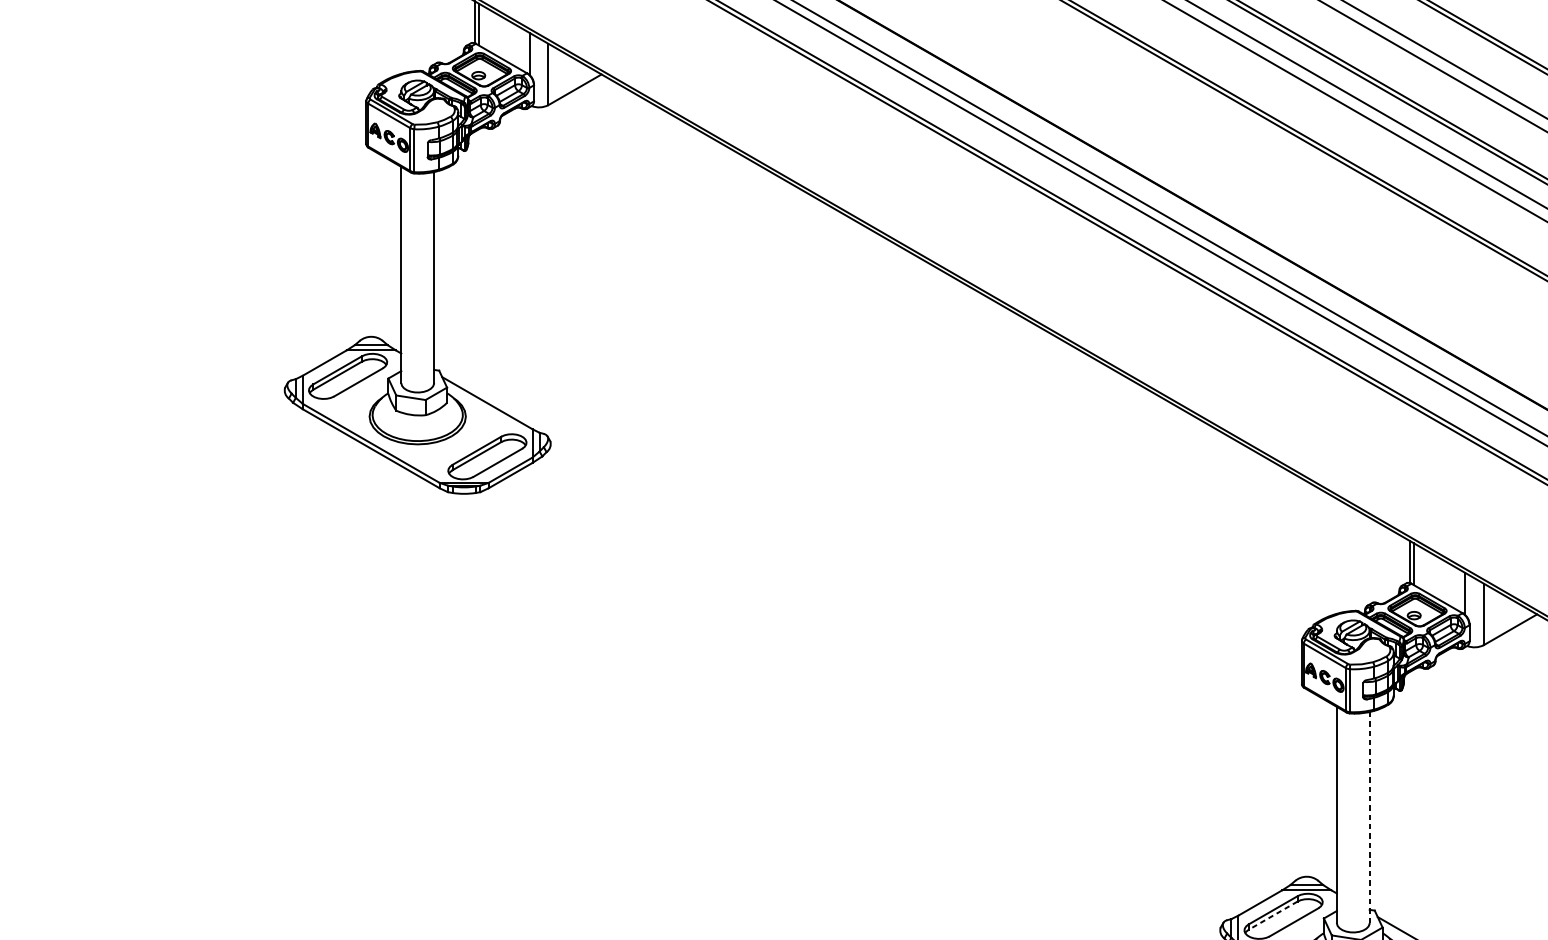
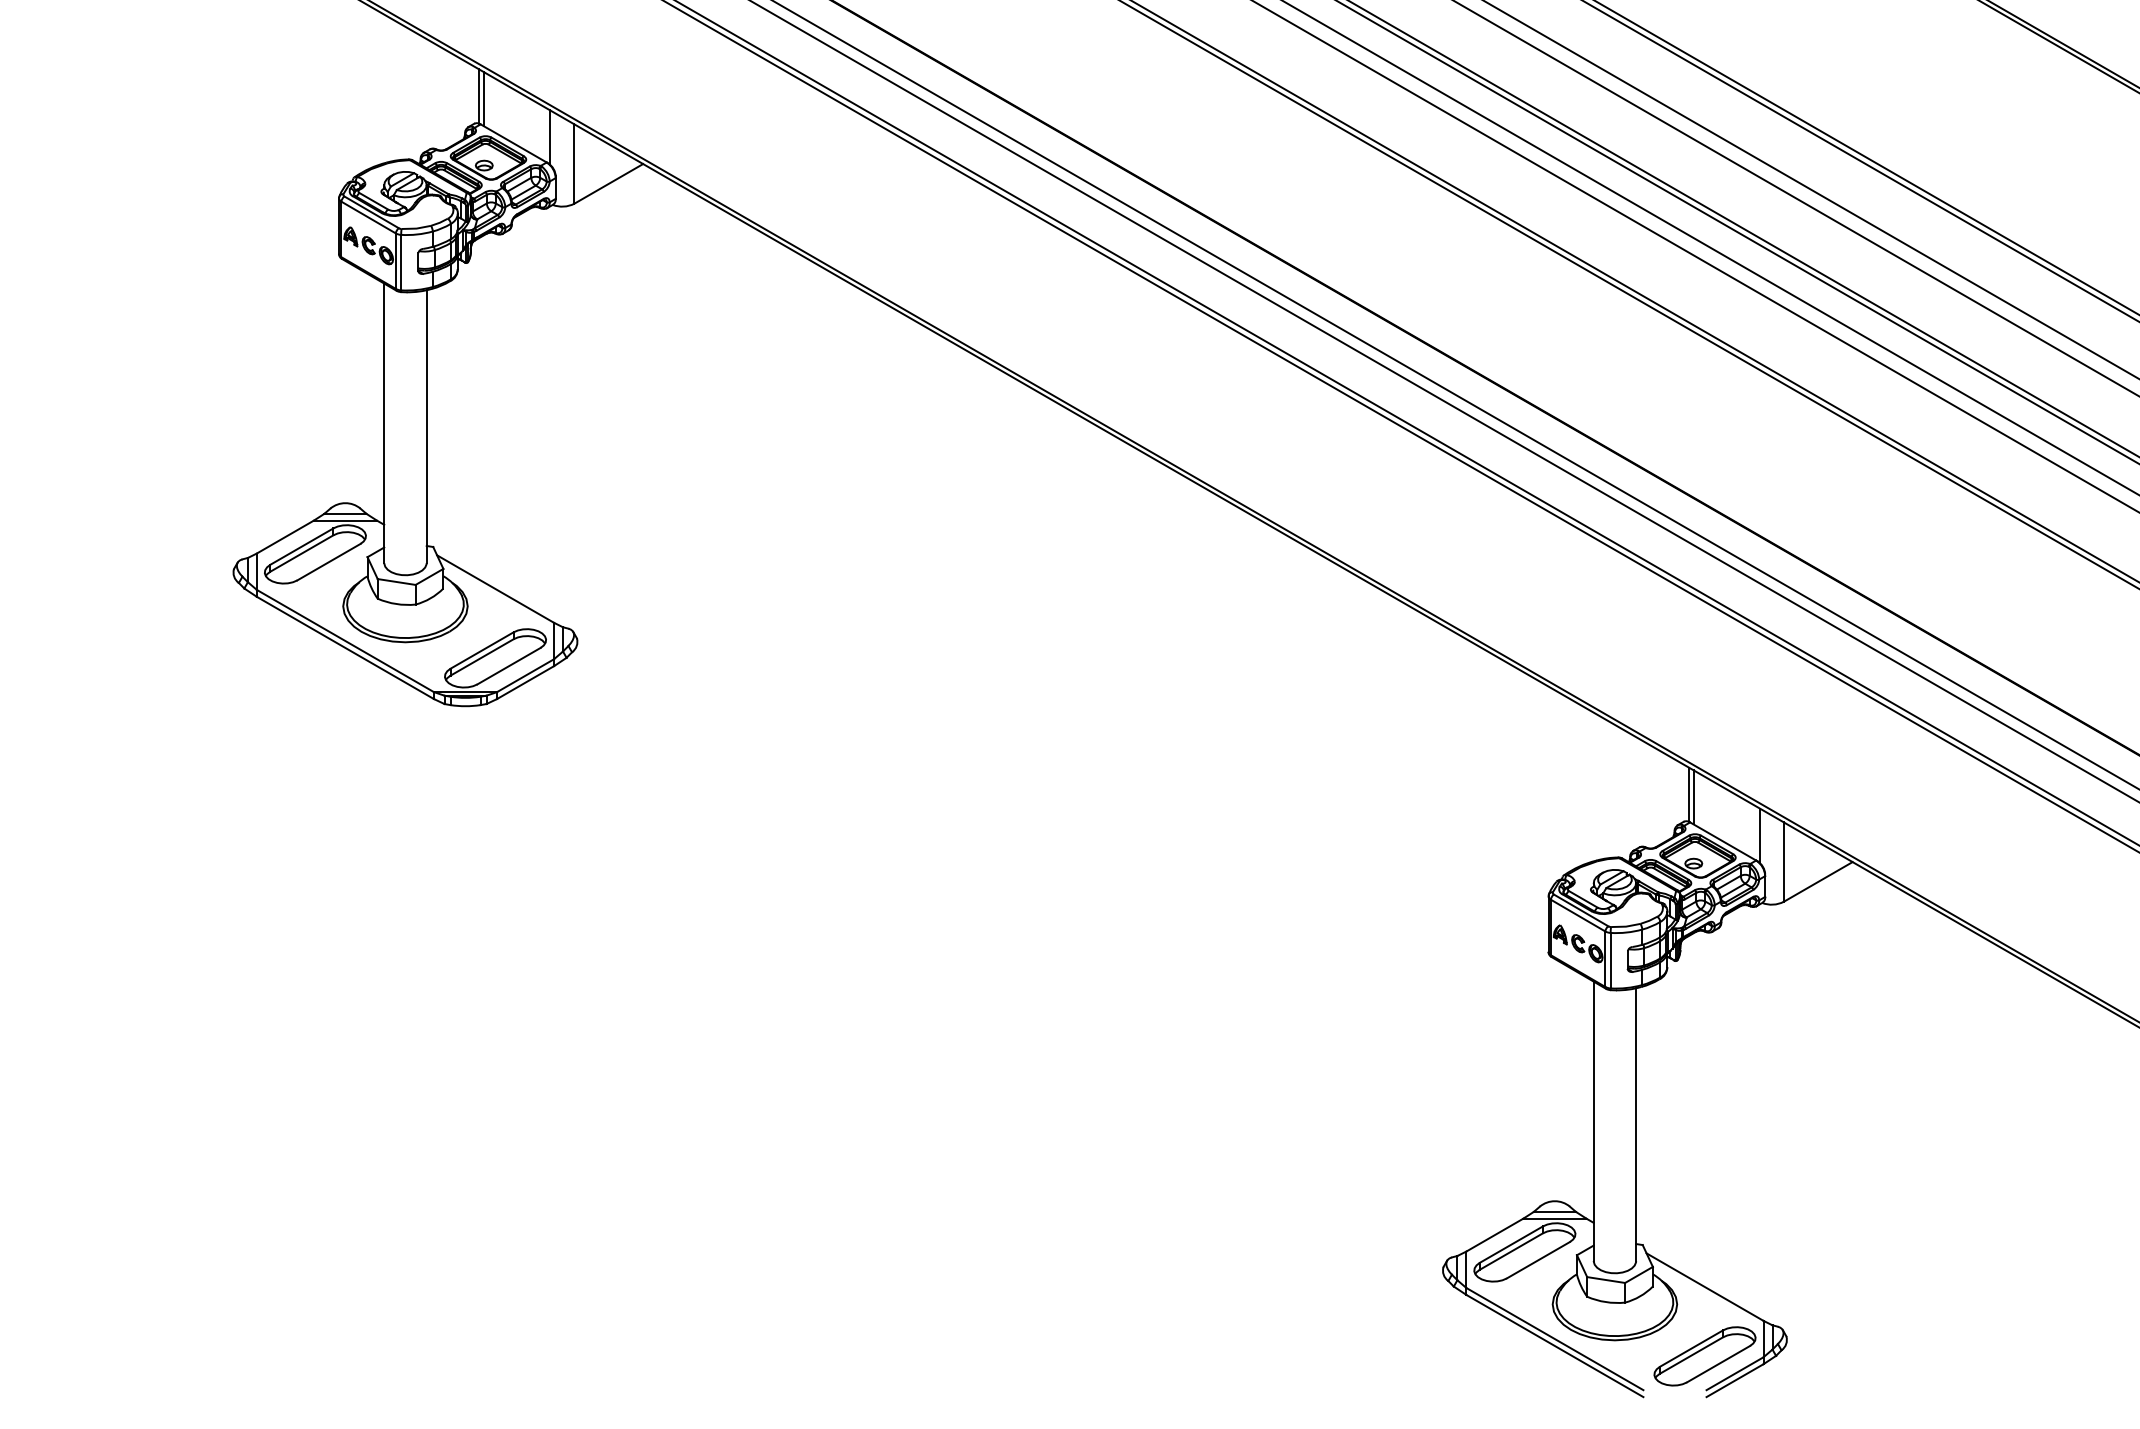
line: (1369, 817) -> (1636, 1124), dashed -> solid
line: (1272, 915) -> (1510, 1251), dashed -> solid

